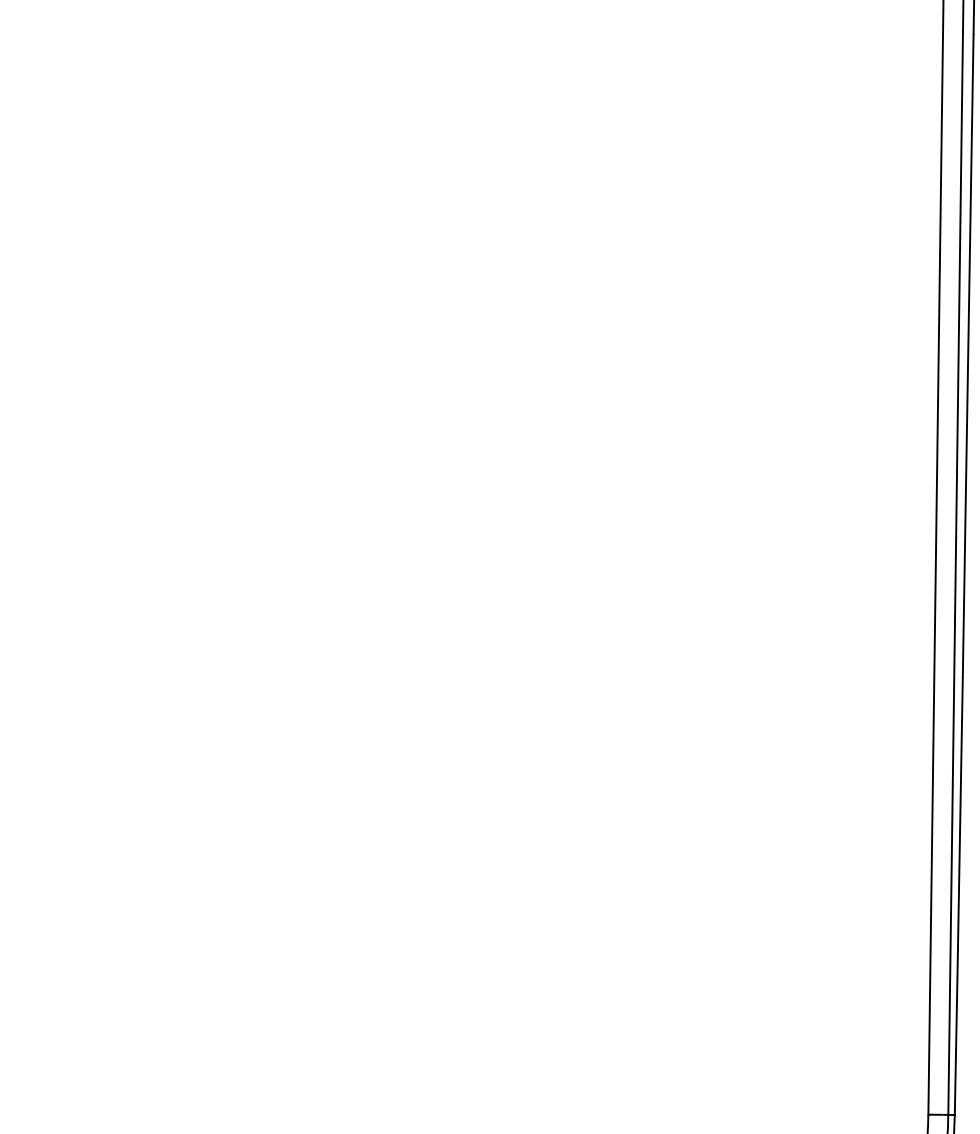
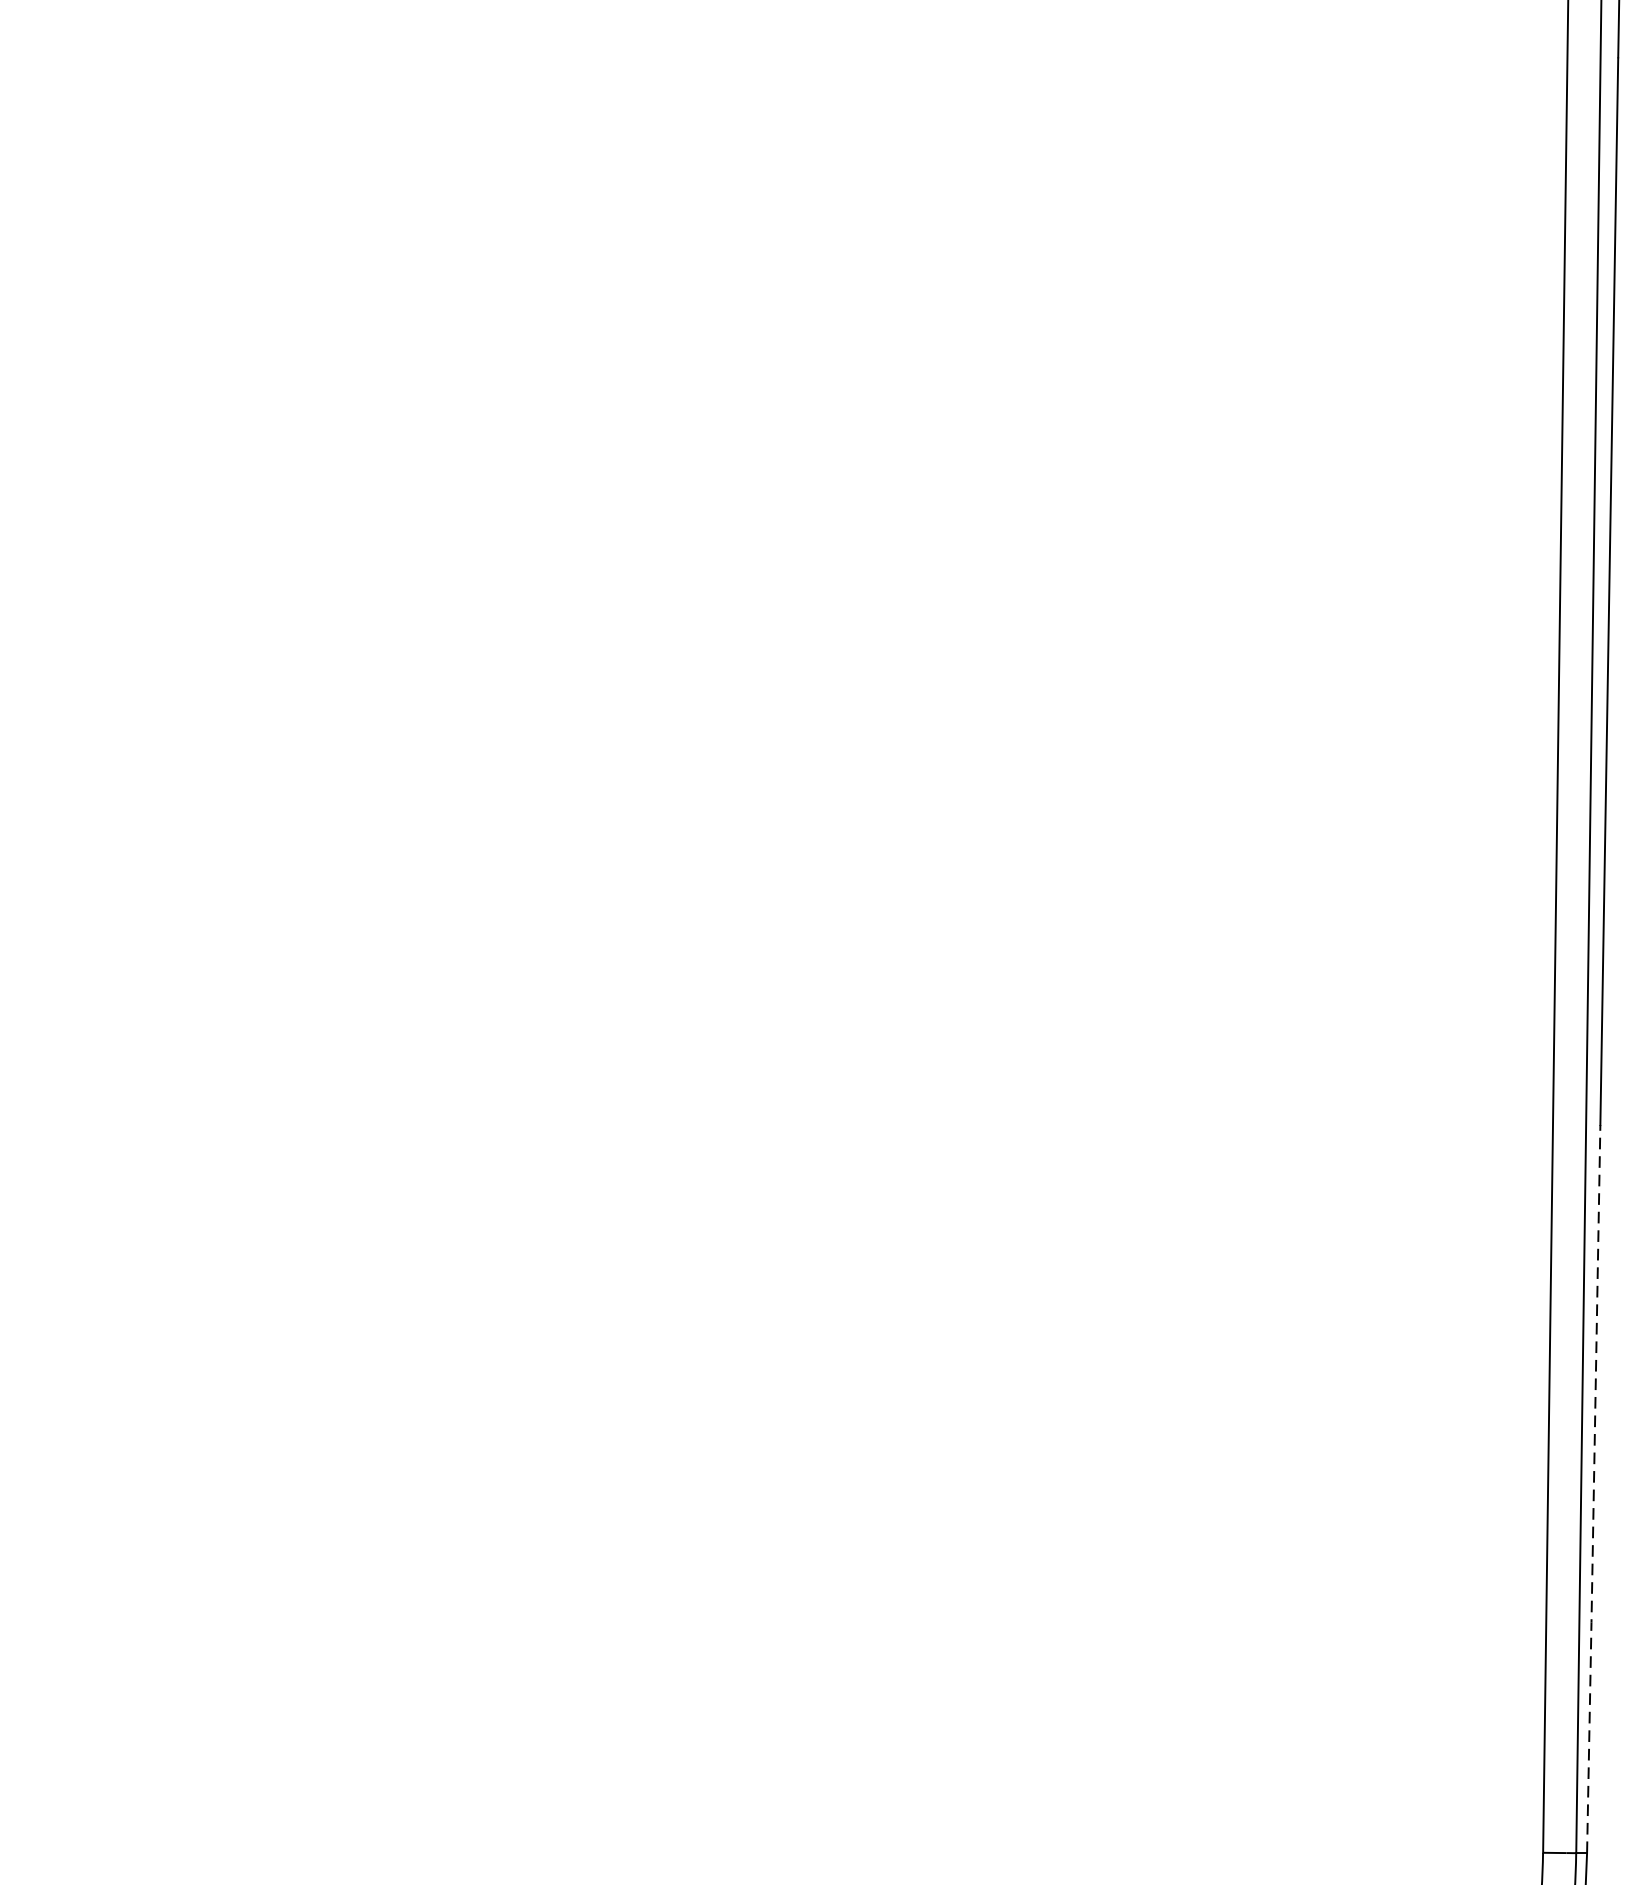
line: (958, 896) -> (1593, 1490), solid -> dashed

